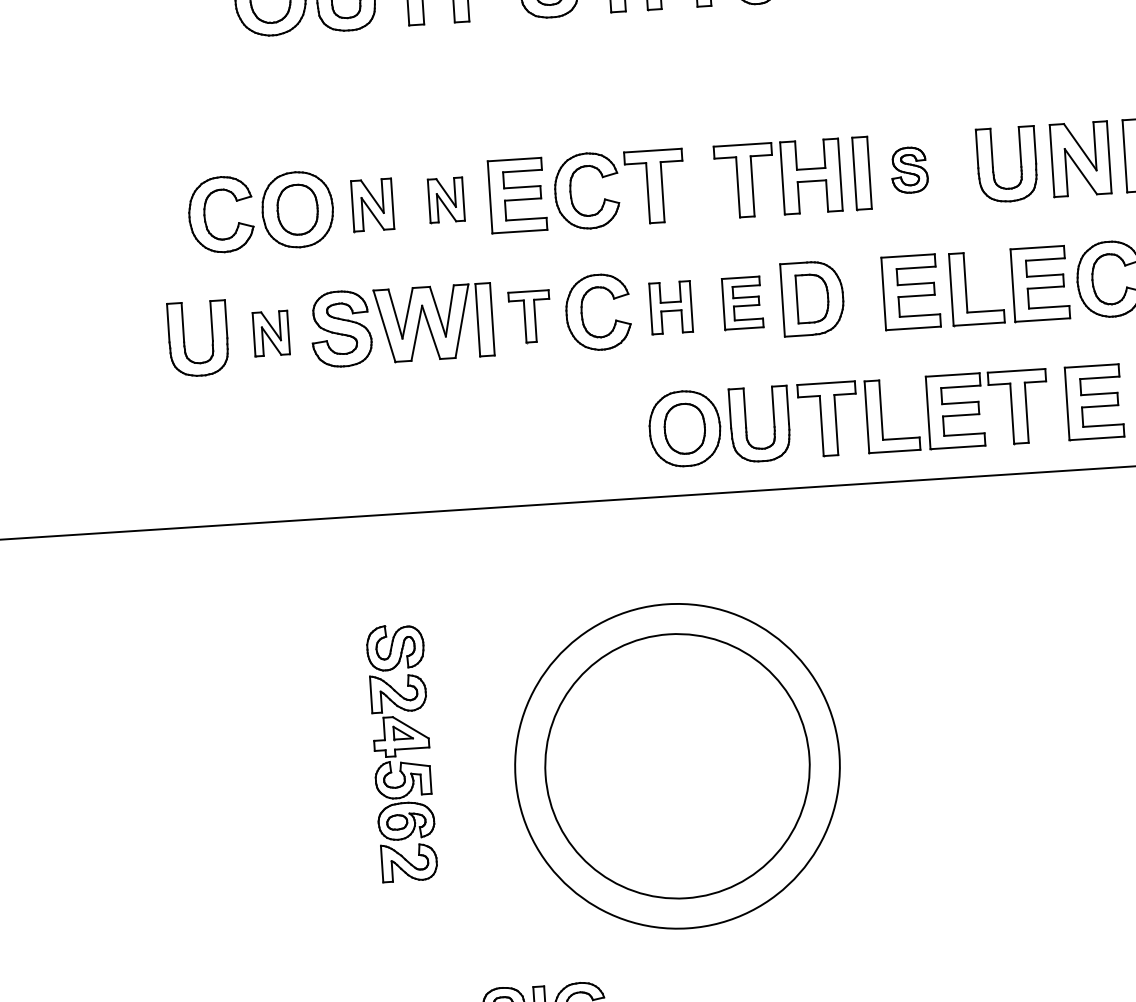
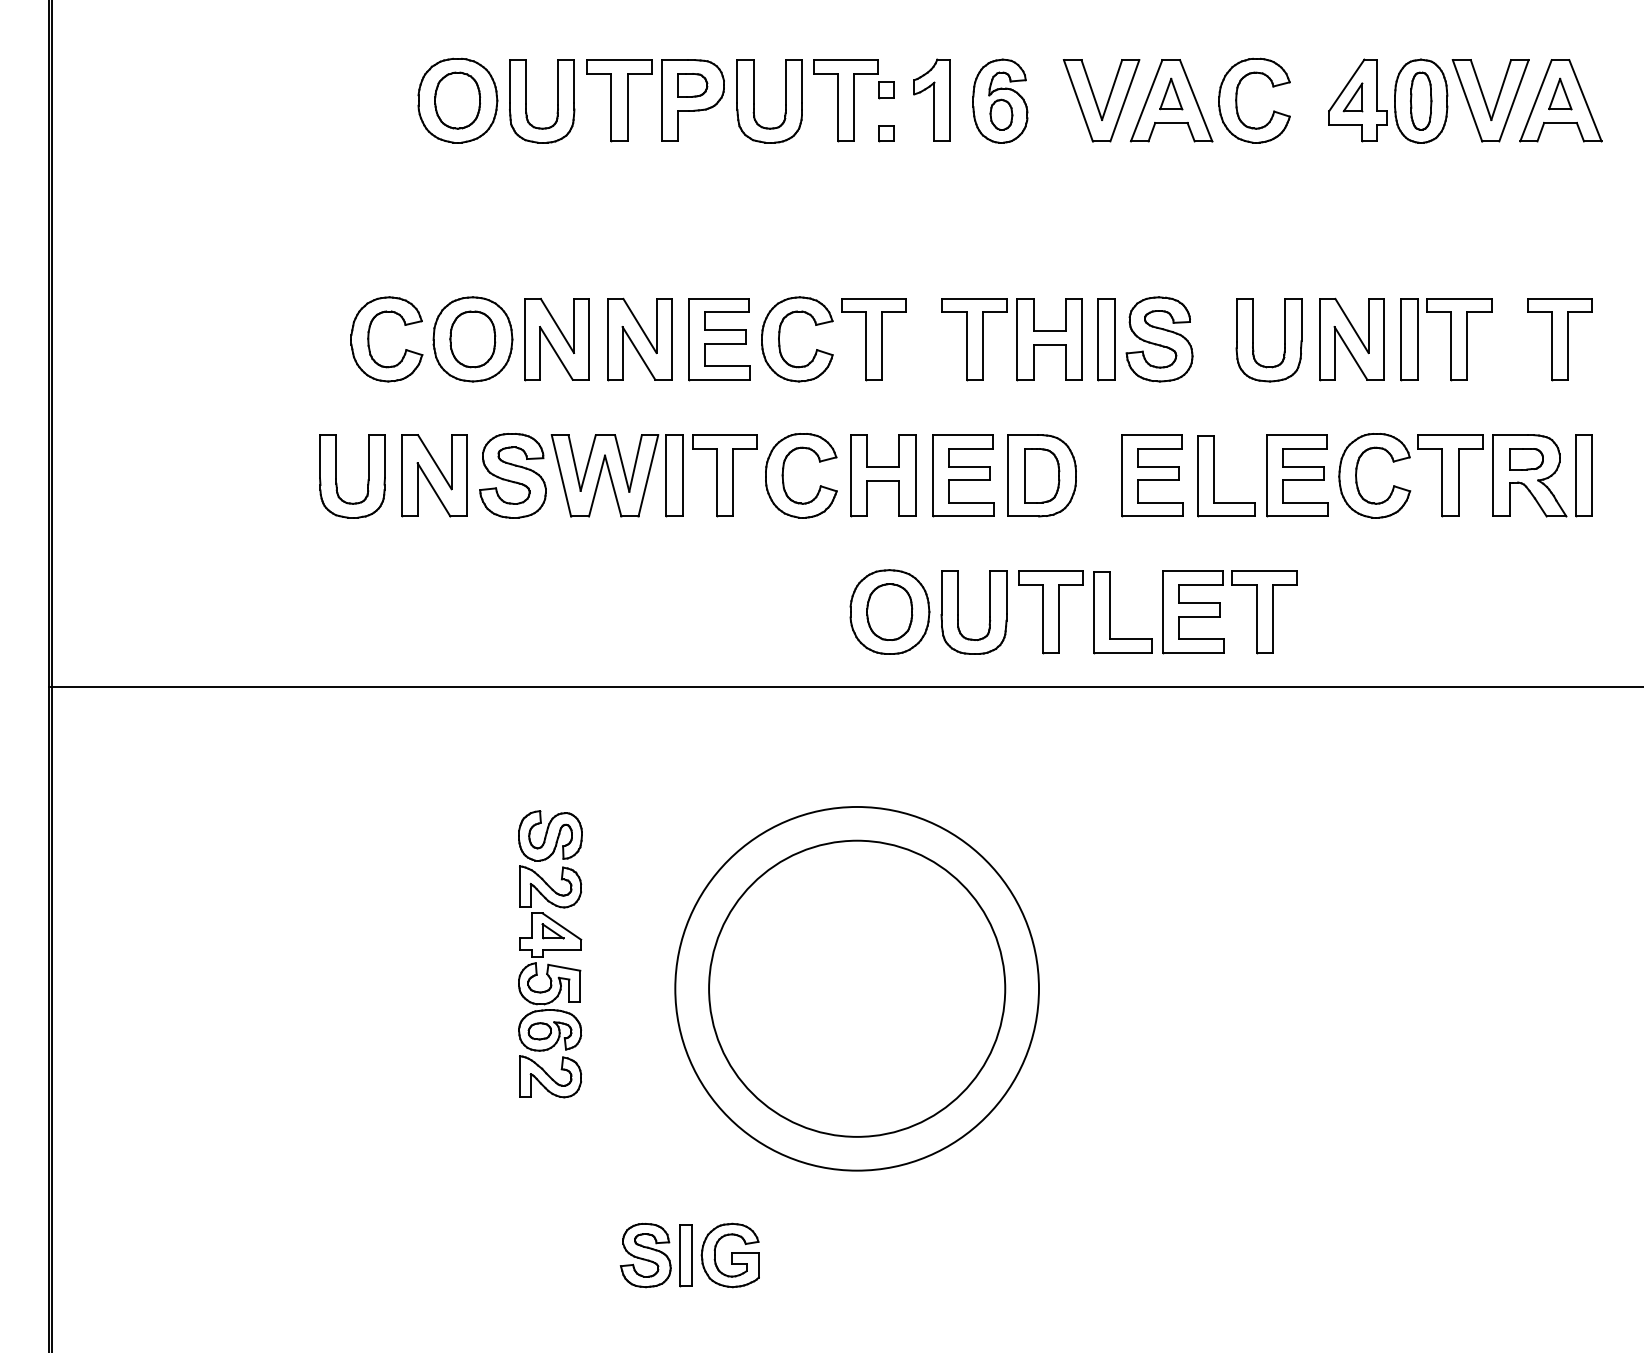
part: (909, 170) -> (1159, 339), size x1.67
part: (446, 200) -> (639, 339), size x1.67
part: (372, 205) -> (556, 339), size x1.43
part: (742, 302) -> (963, 475), size x1.43
part: (671, 307) -> (883, 475), size x1.43
part: (529, 316) -> (724, 475), size x1.43
part: (271, 333) -> (434, 475), size x1.67
part: (1094, 402) -> (1349, 612), removed

